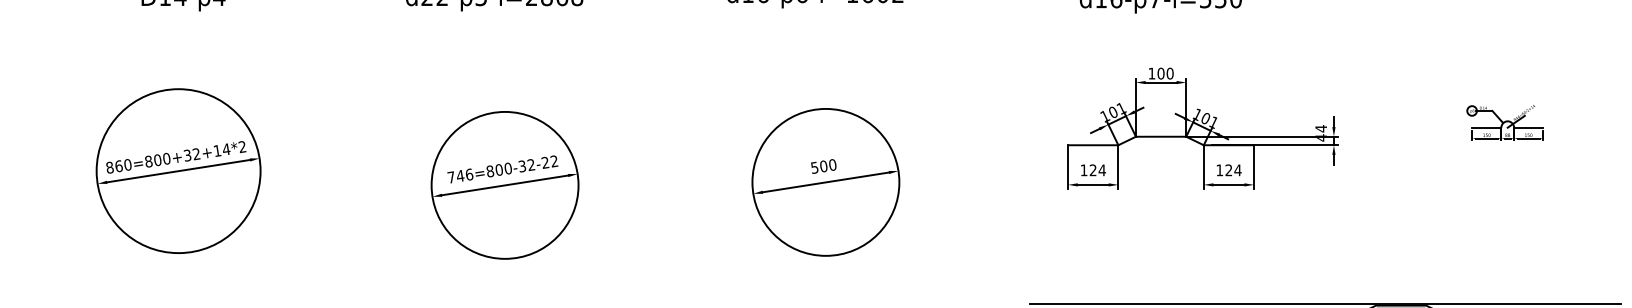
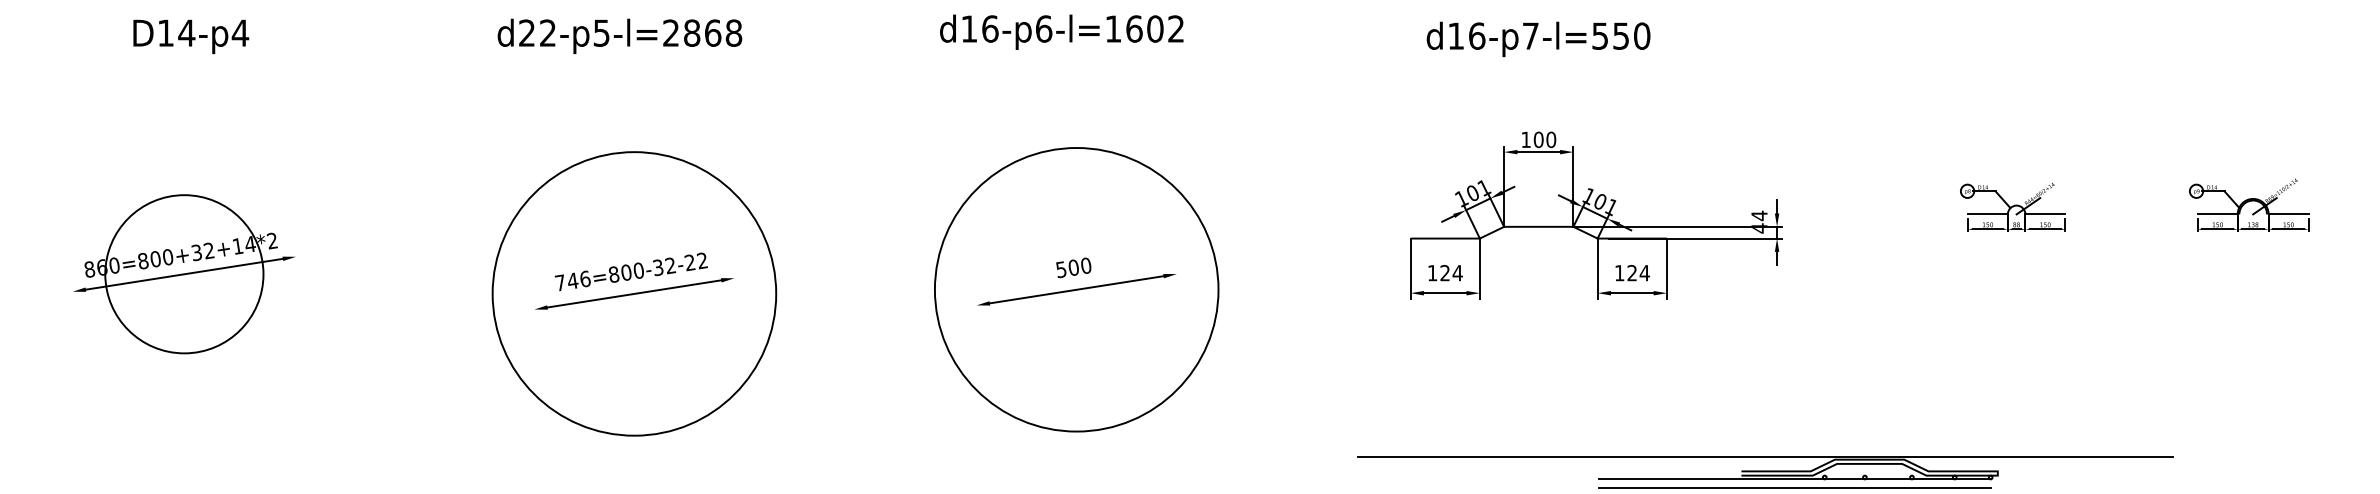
circle: (178, 171) -> (184, 274), size x0.7
circle: (825, 182) -> (1076, 289), size x1.4
circle: (505, 185) -> (634, 293), size x1.4

